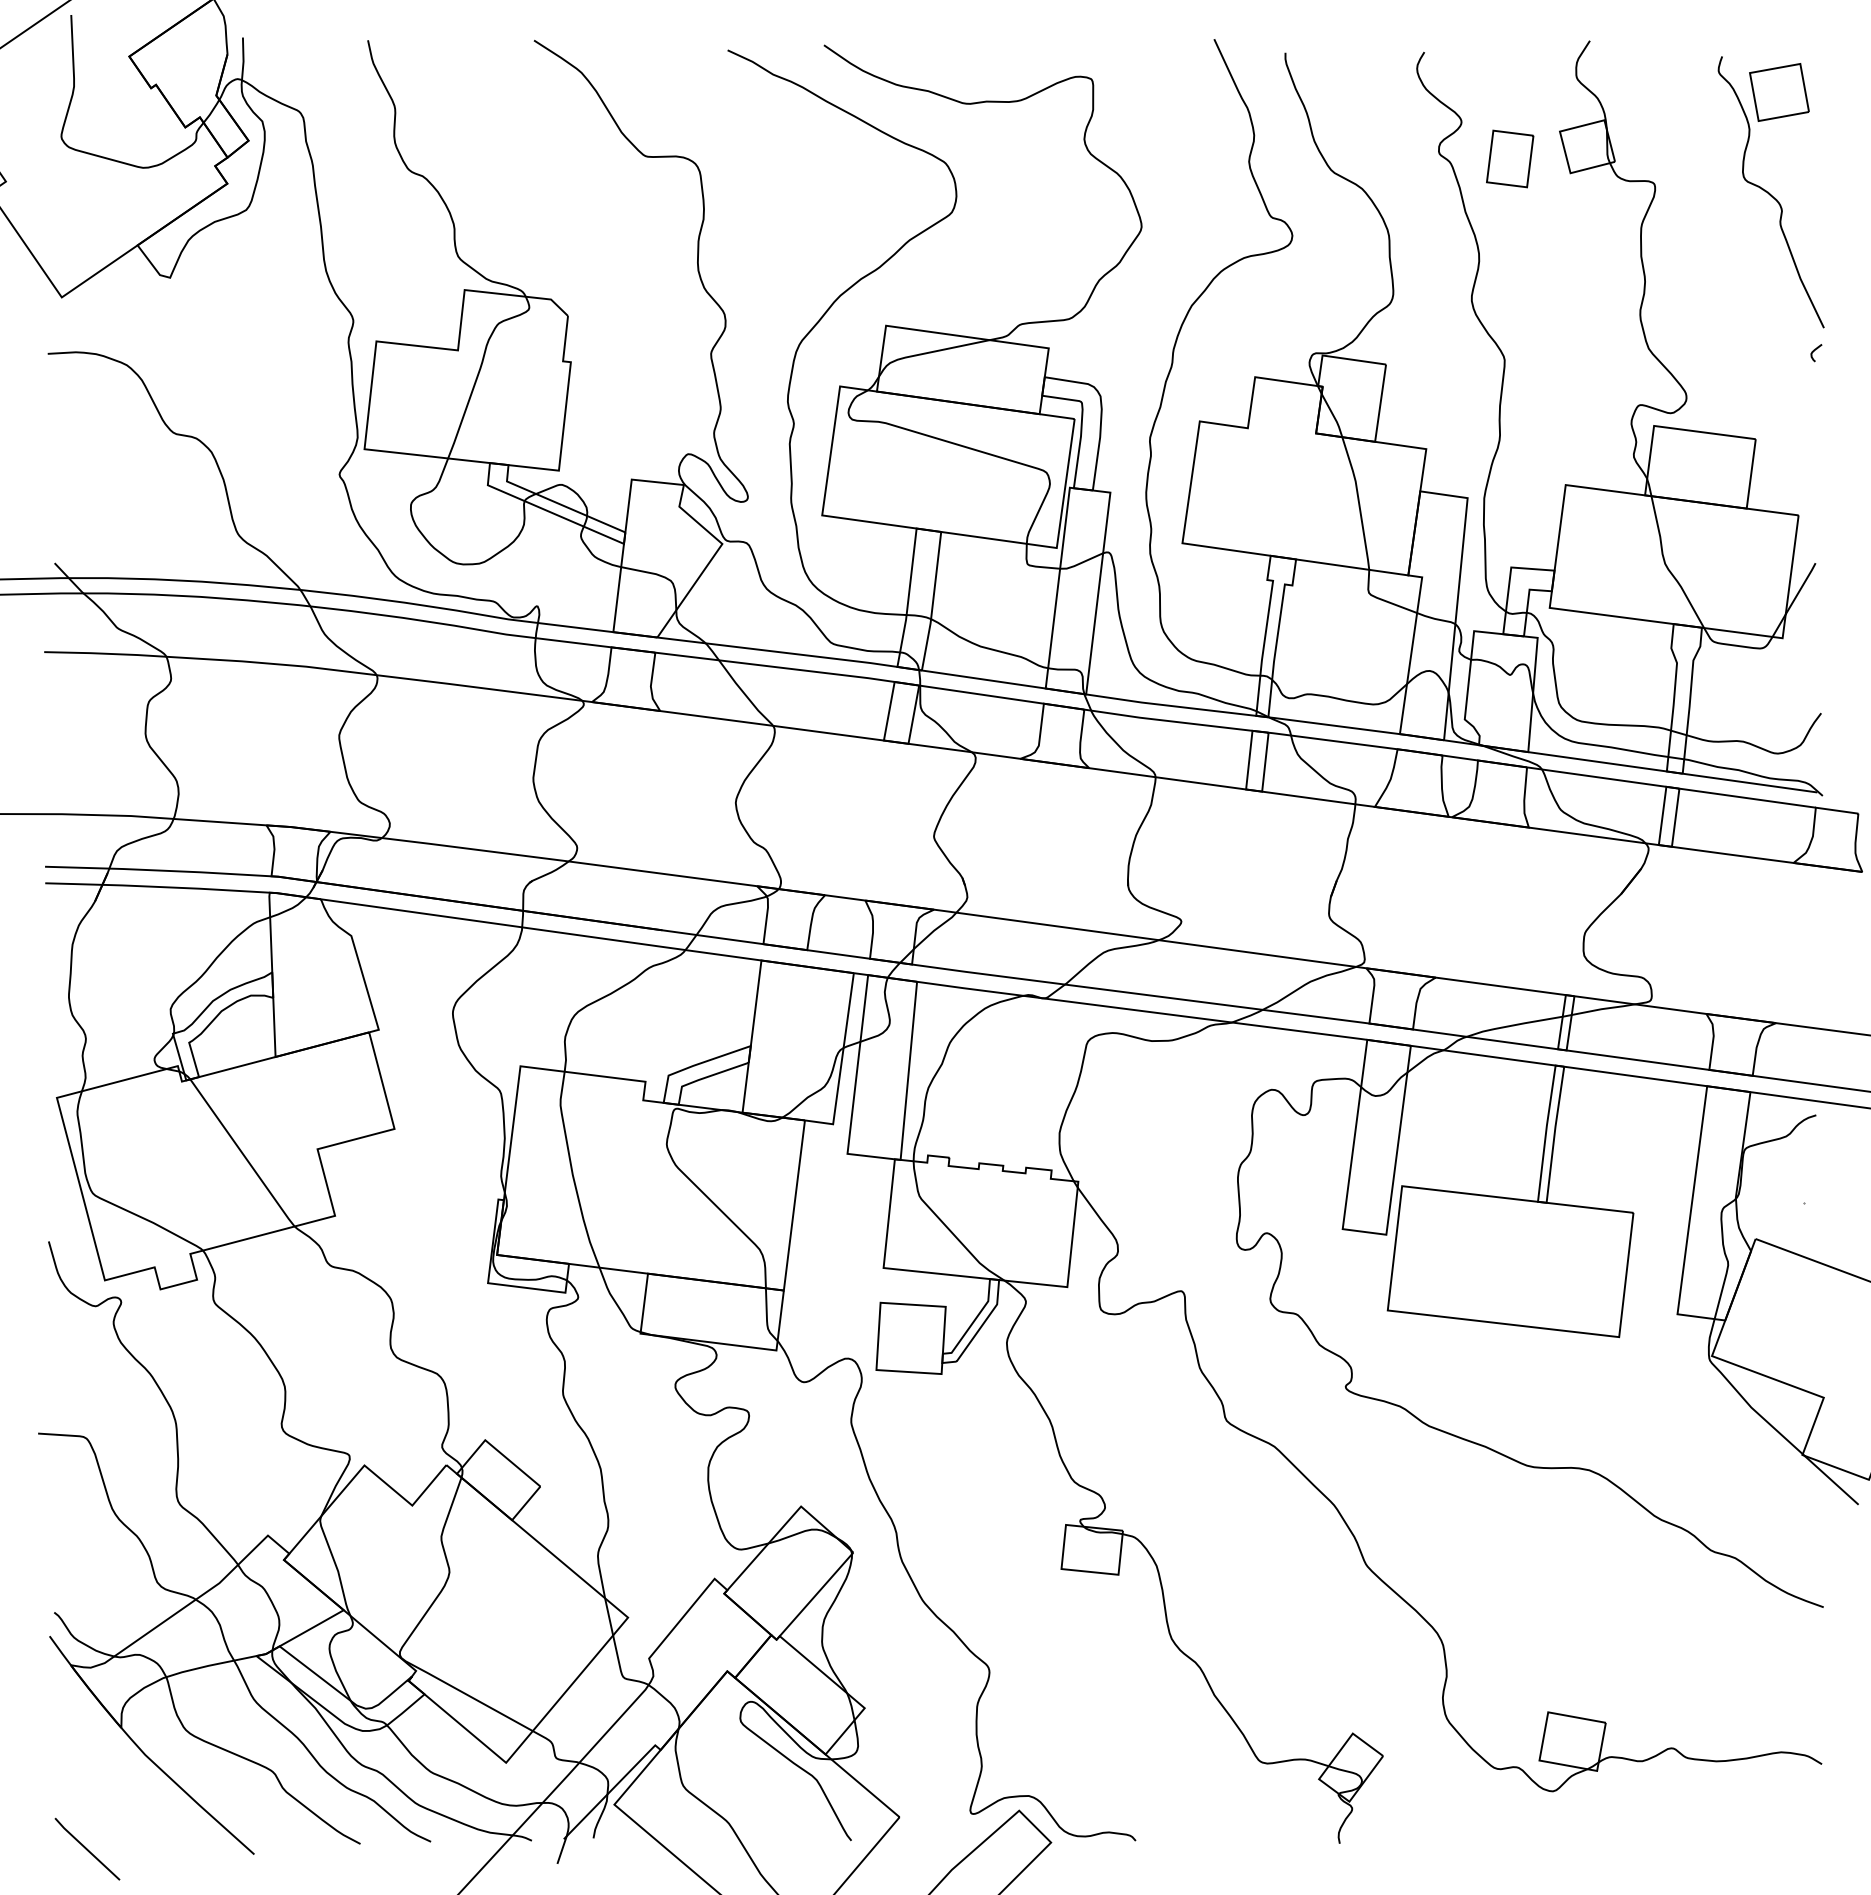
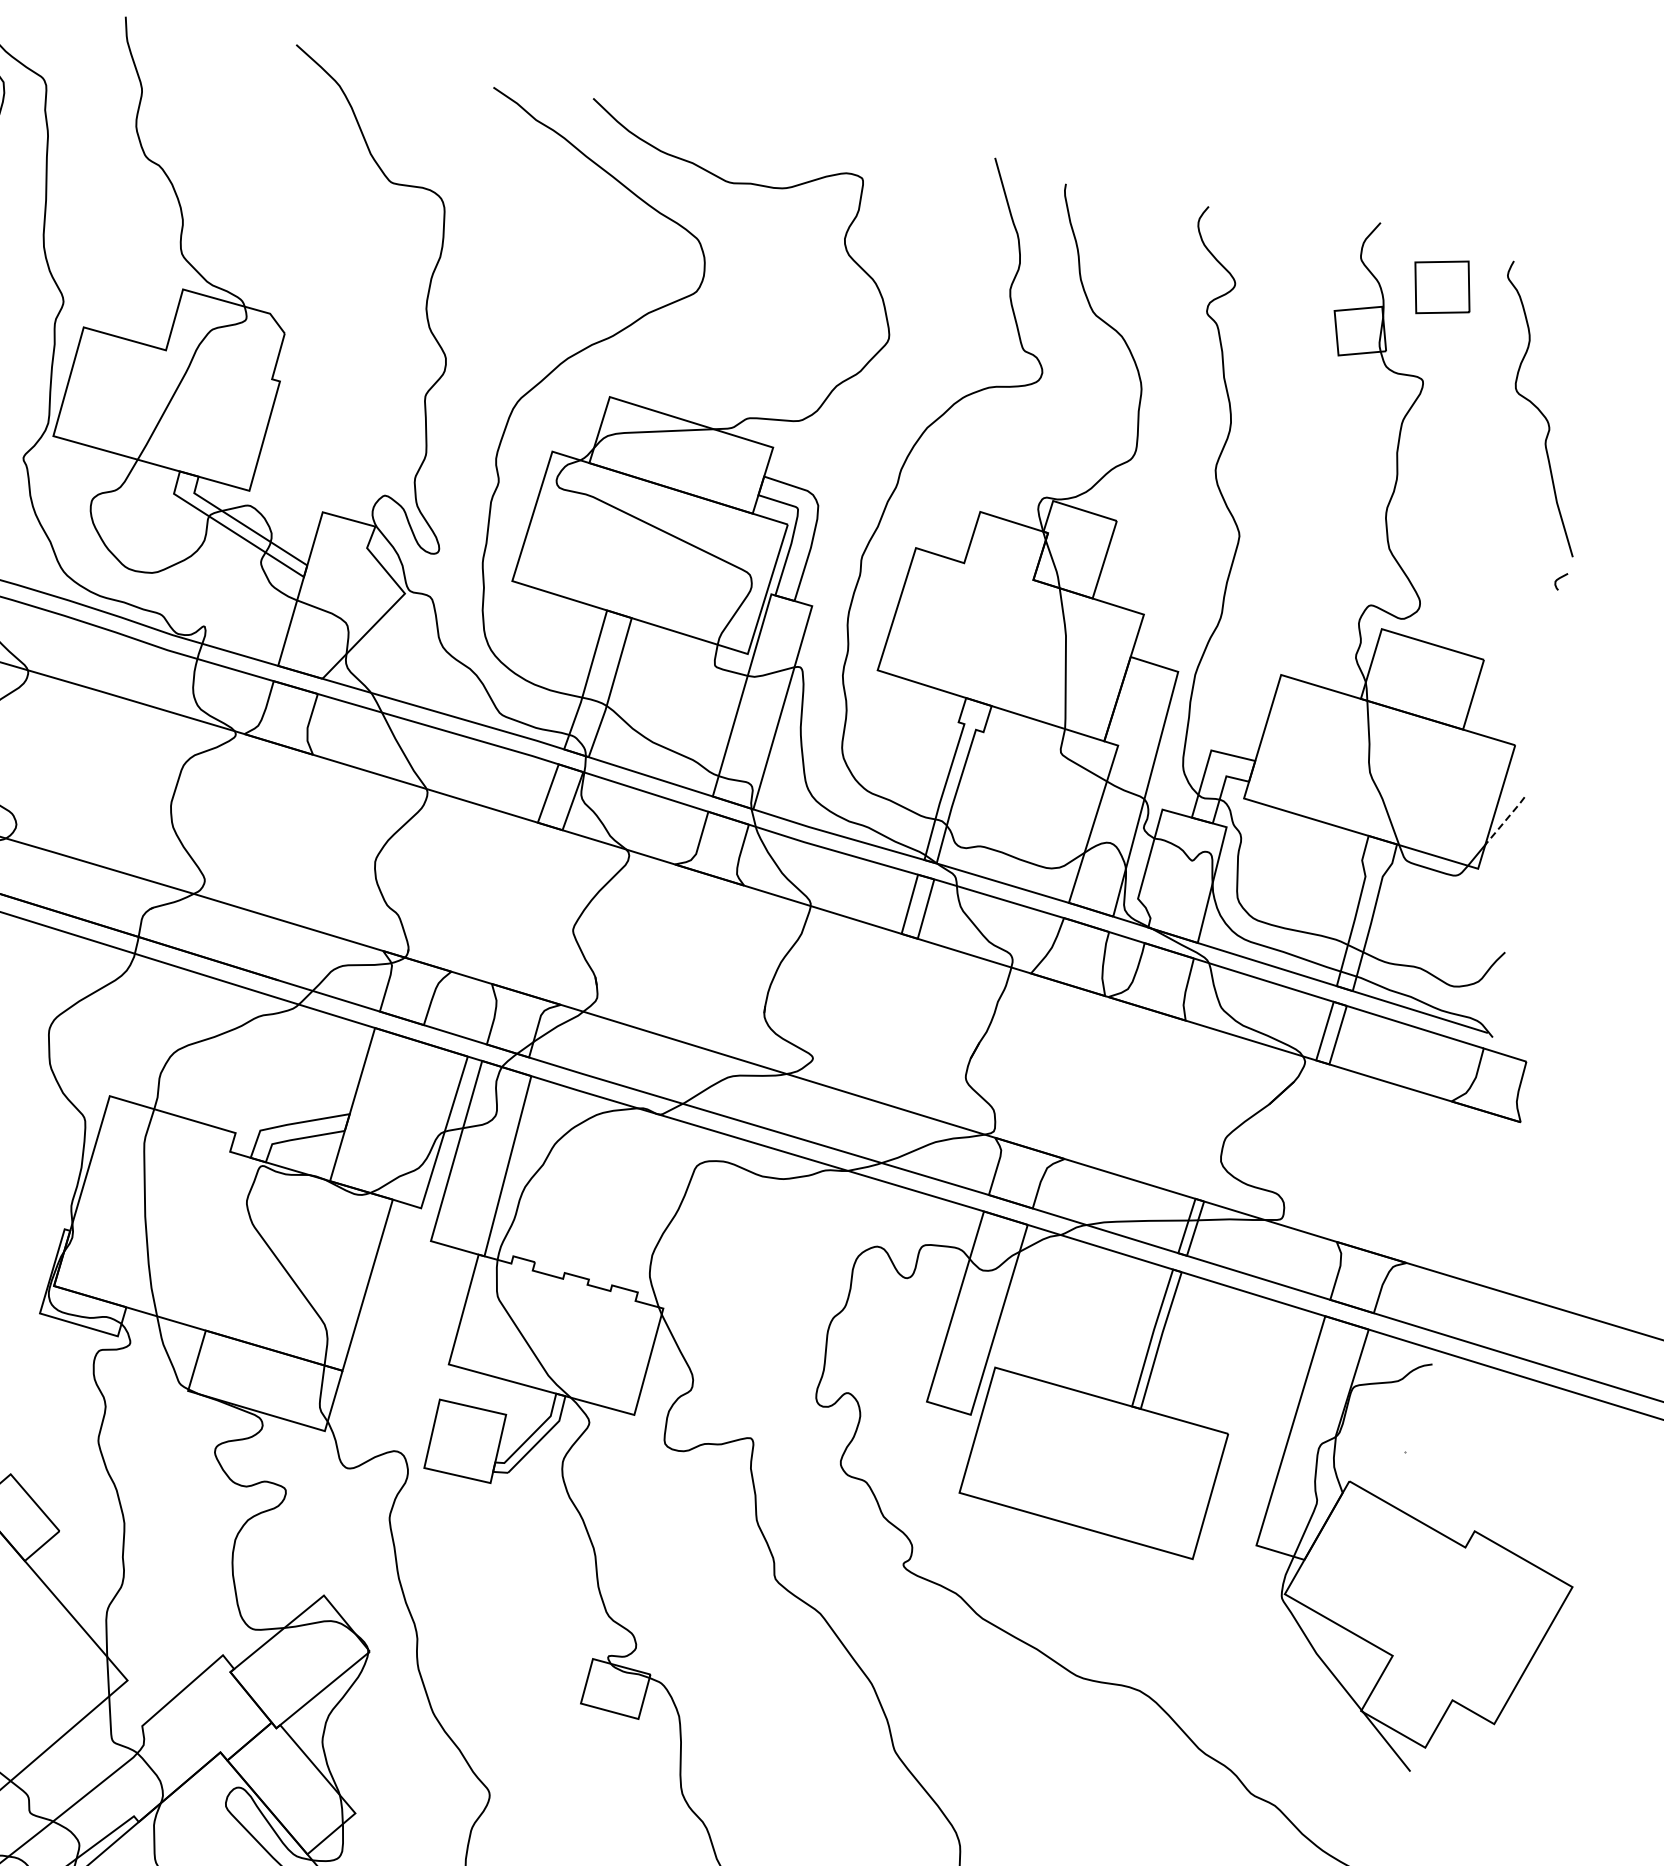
part: (1779, 92) -> (1442, 287), moved
part: (1510, 158) -> (1279, 330), removed
line: (1801, 588) -> (1505, 820), solid -> dashed

